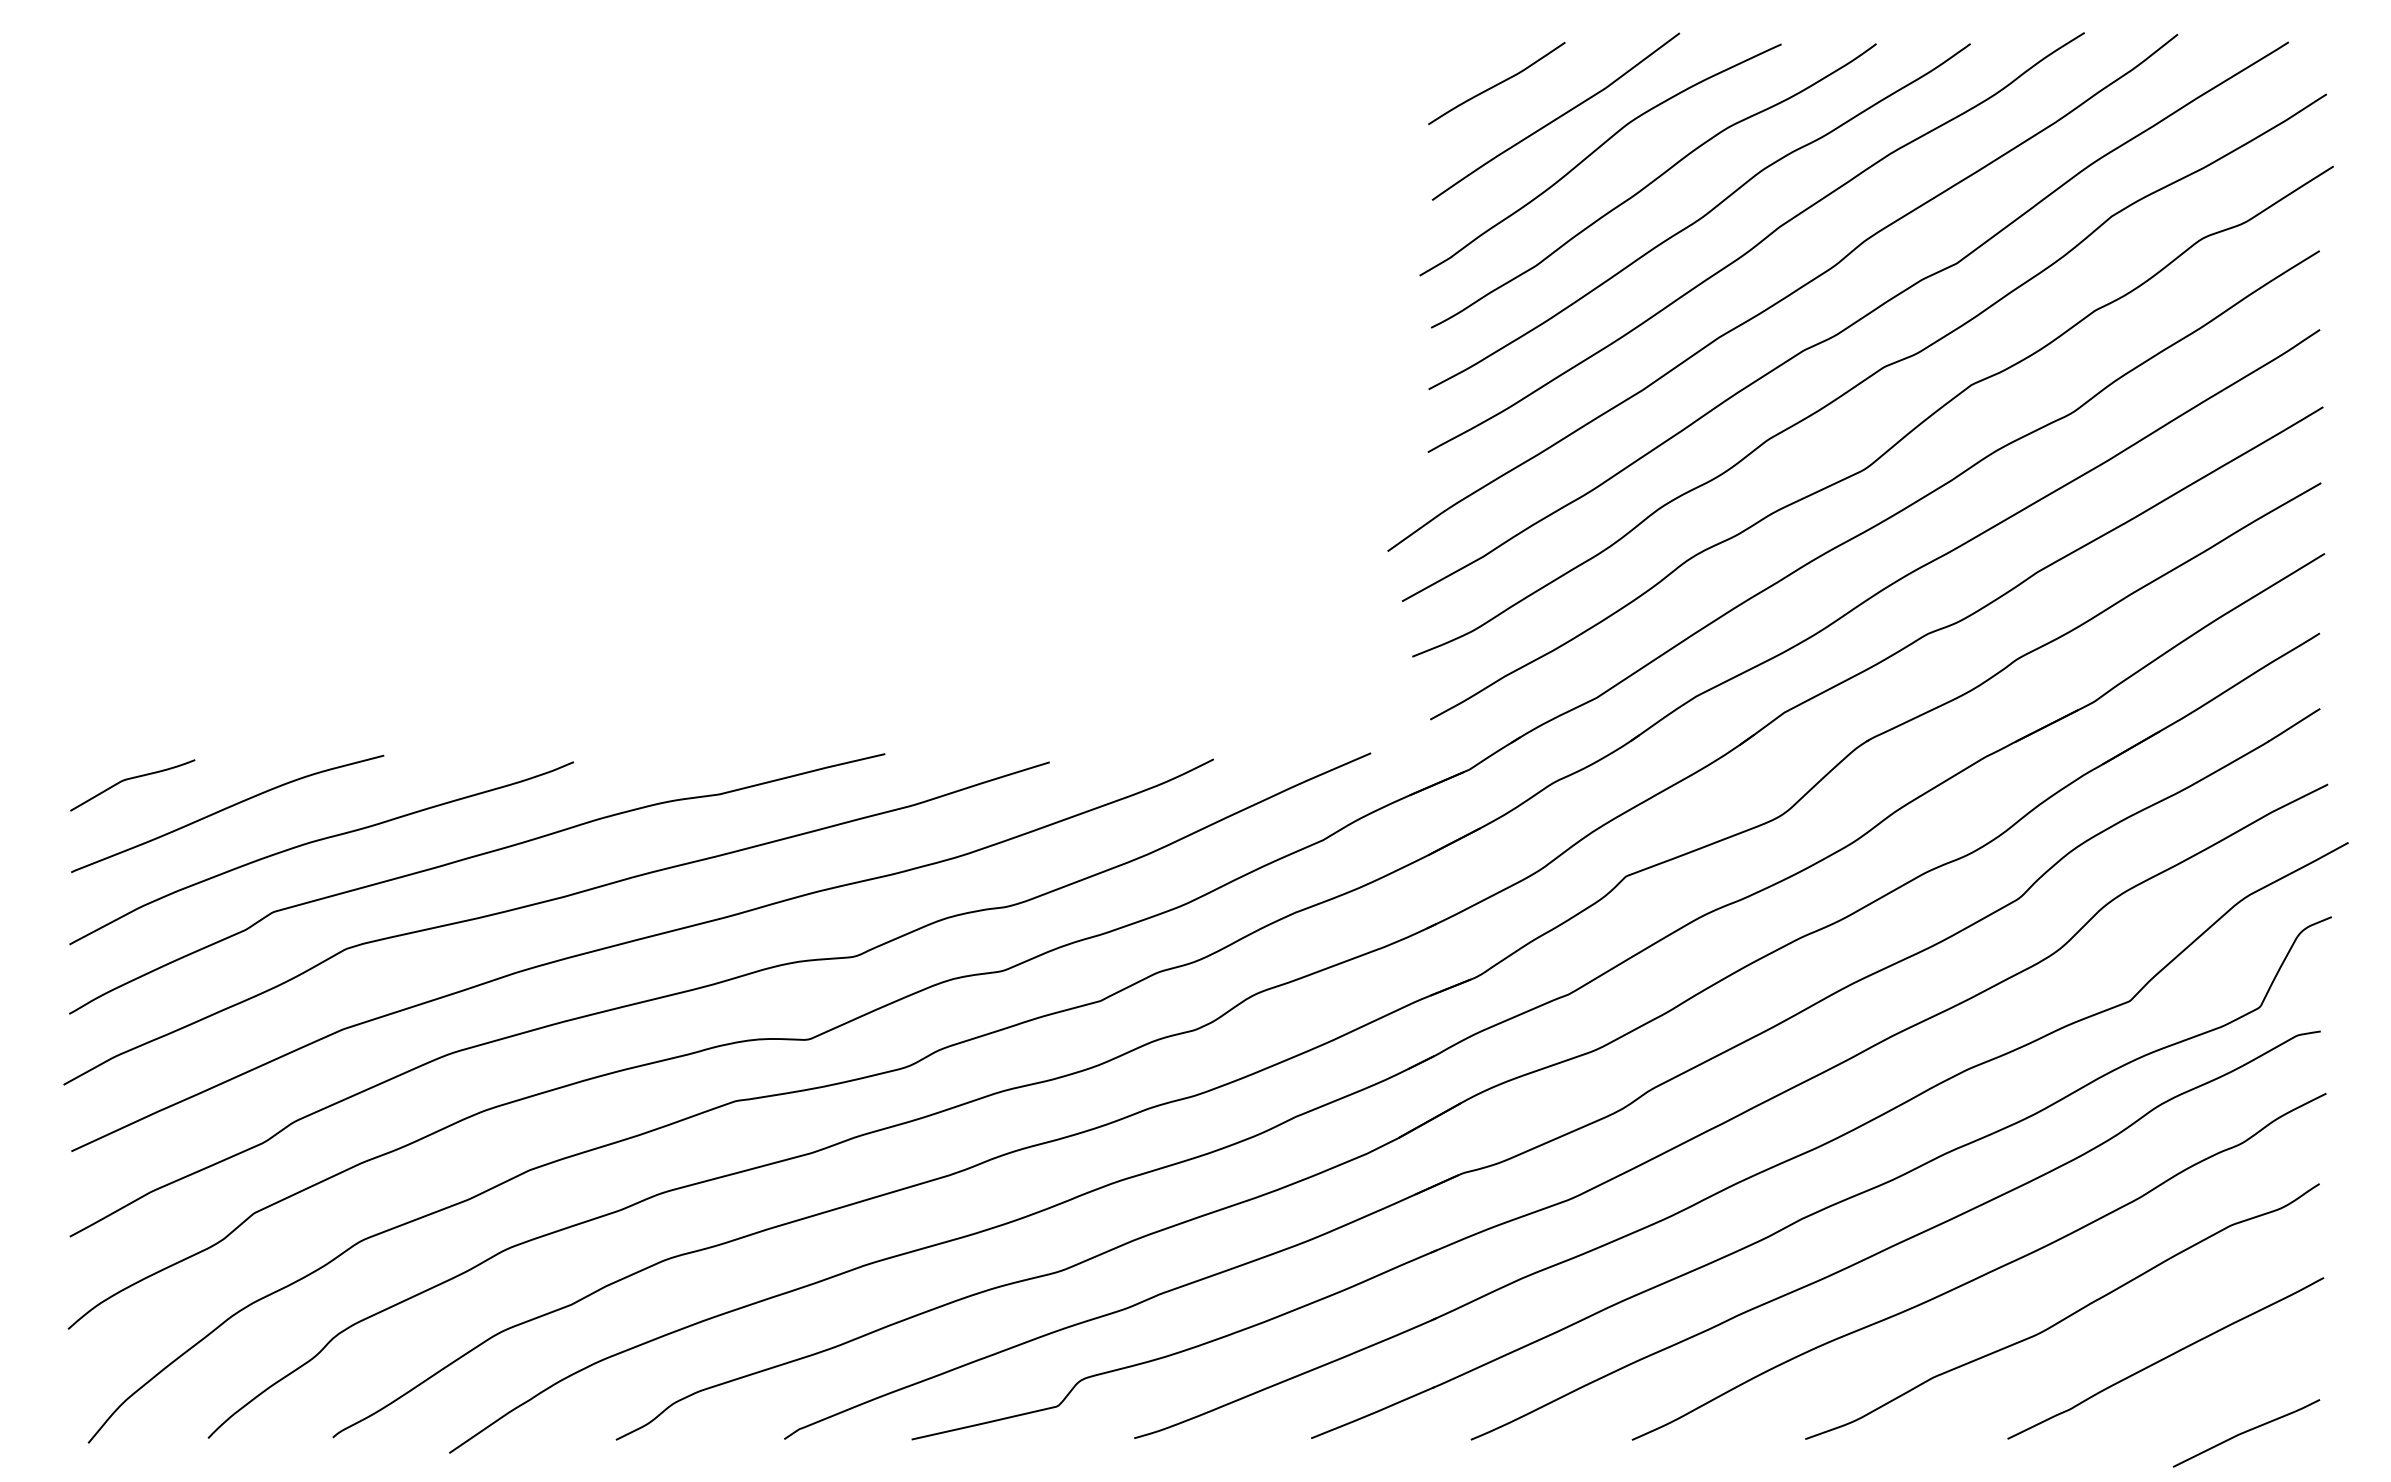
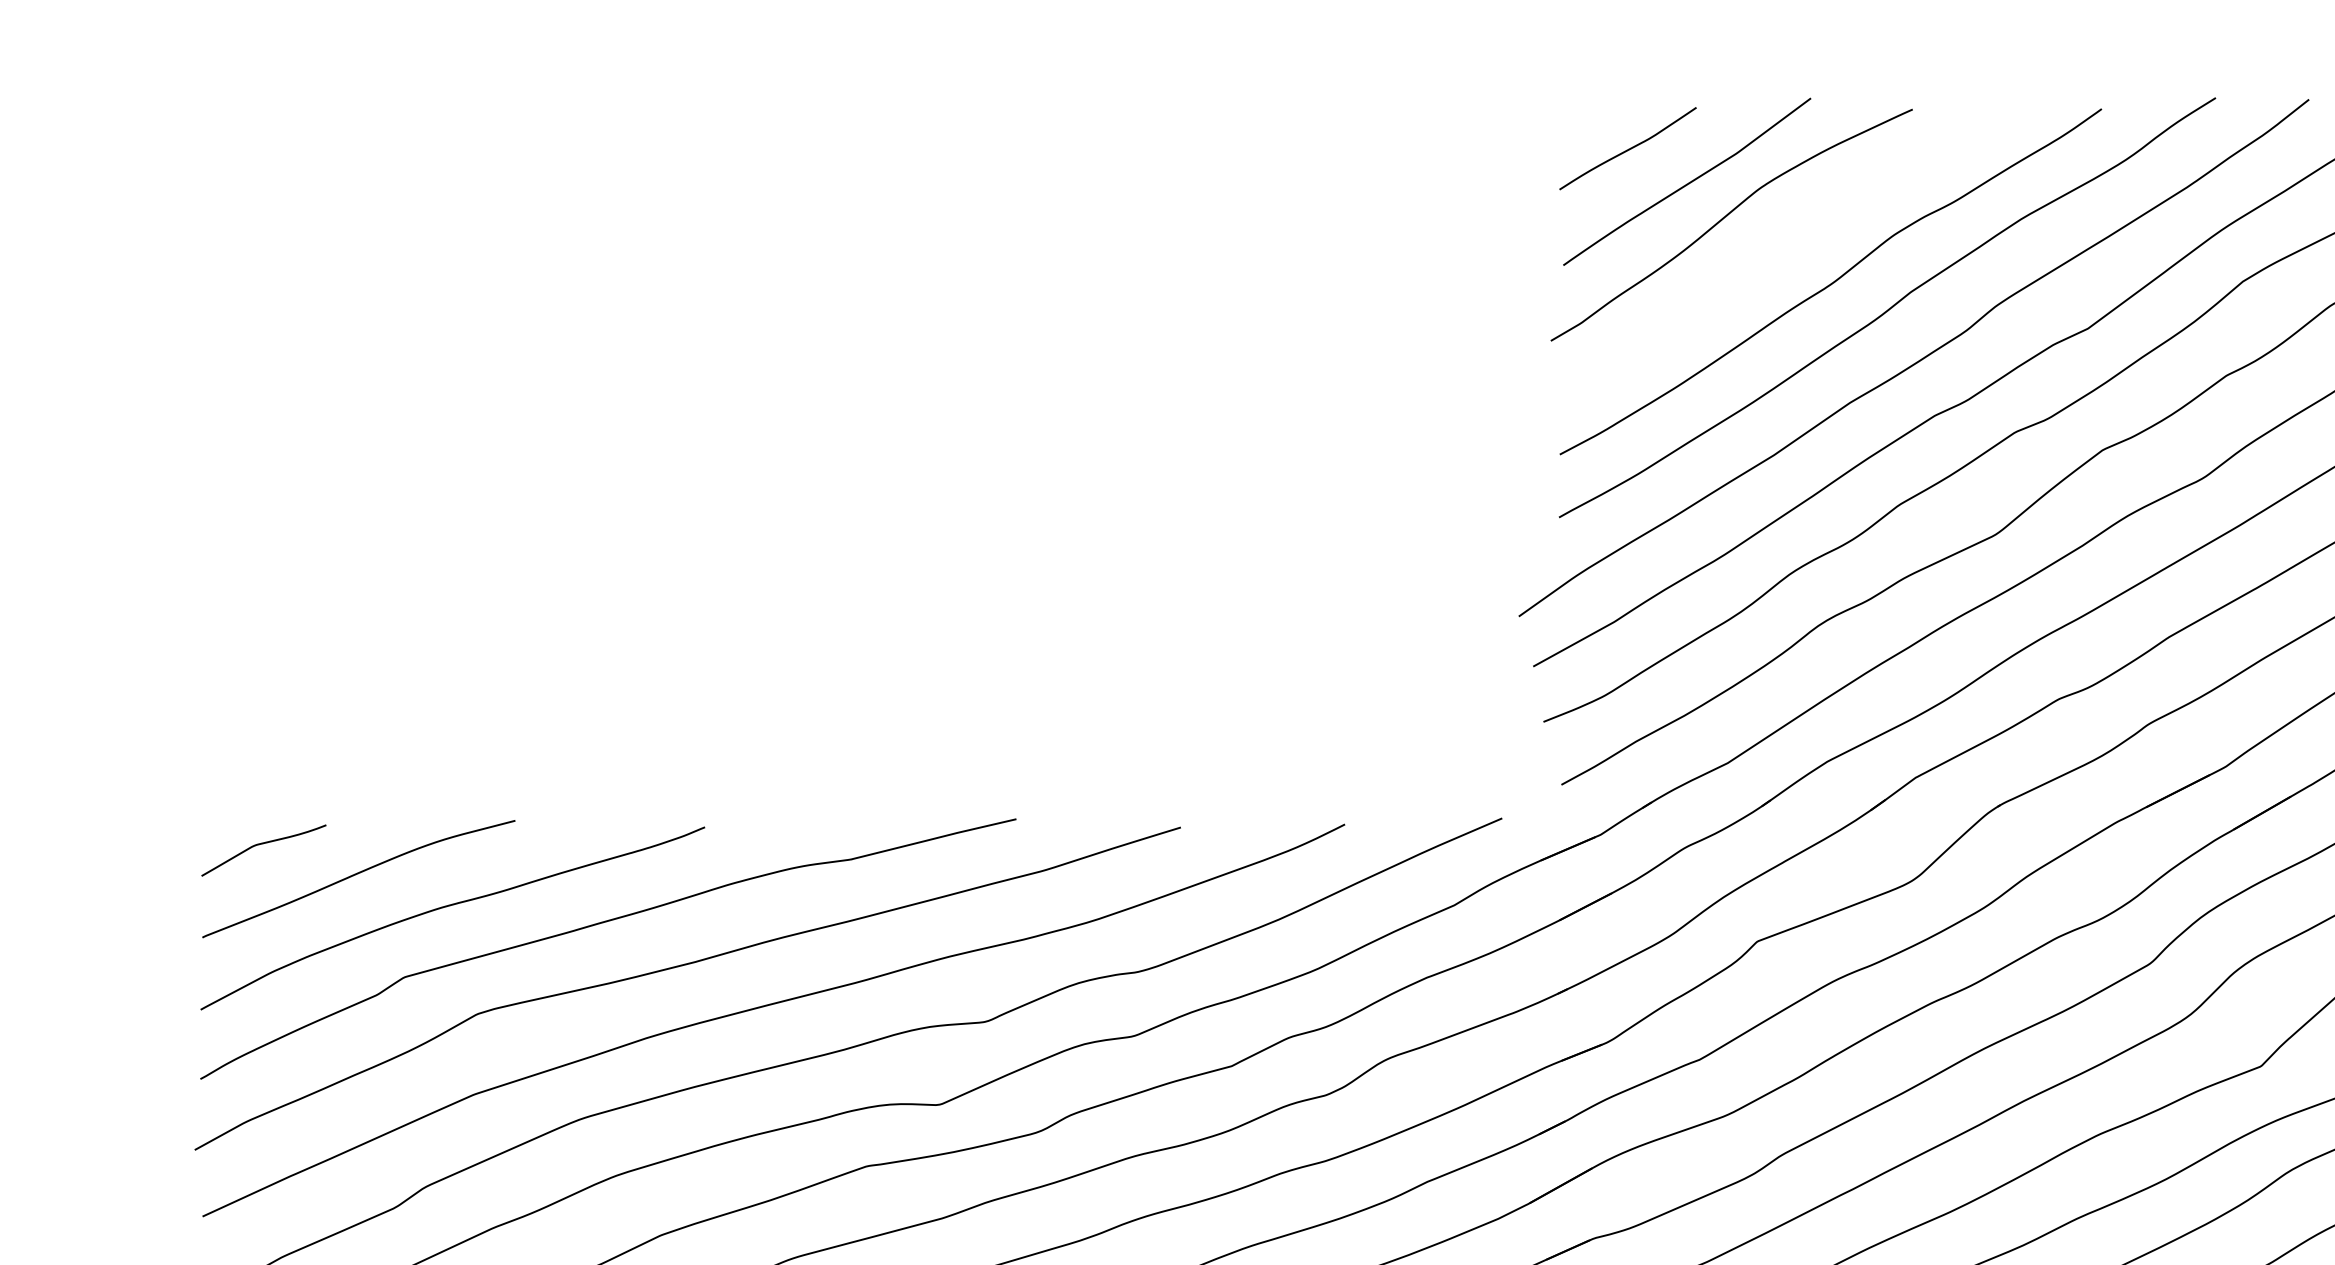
curve: (1652, 183) -> (1783, 248), removed

